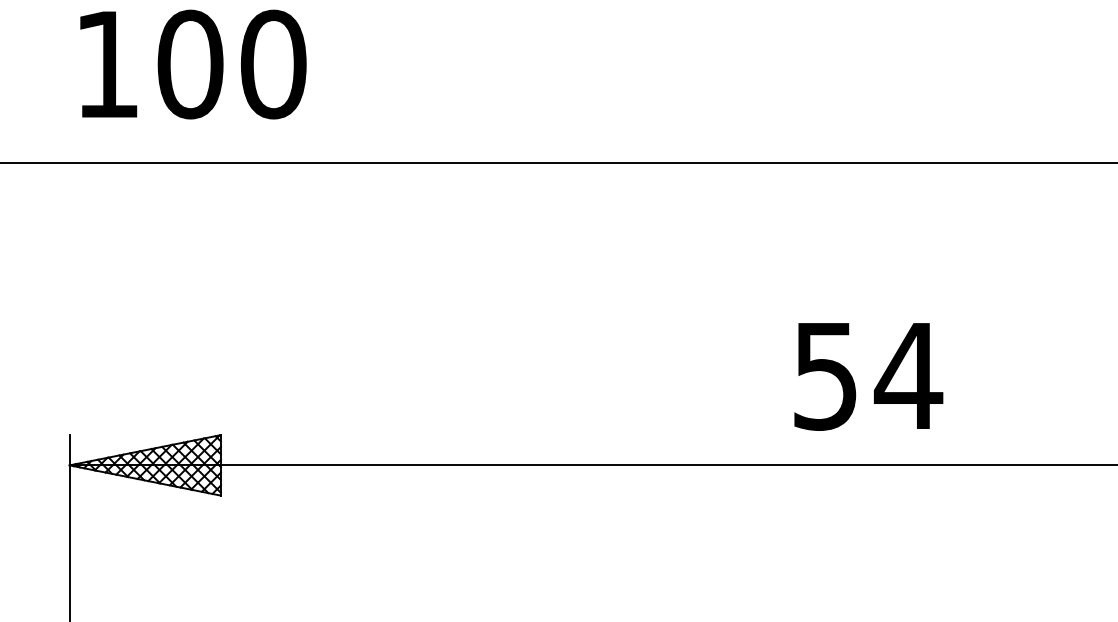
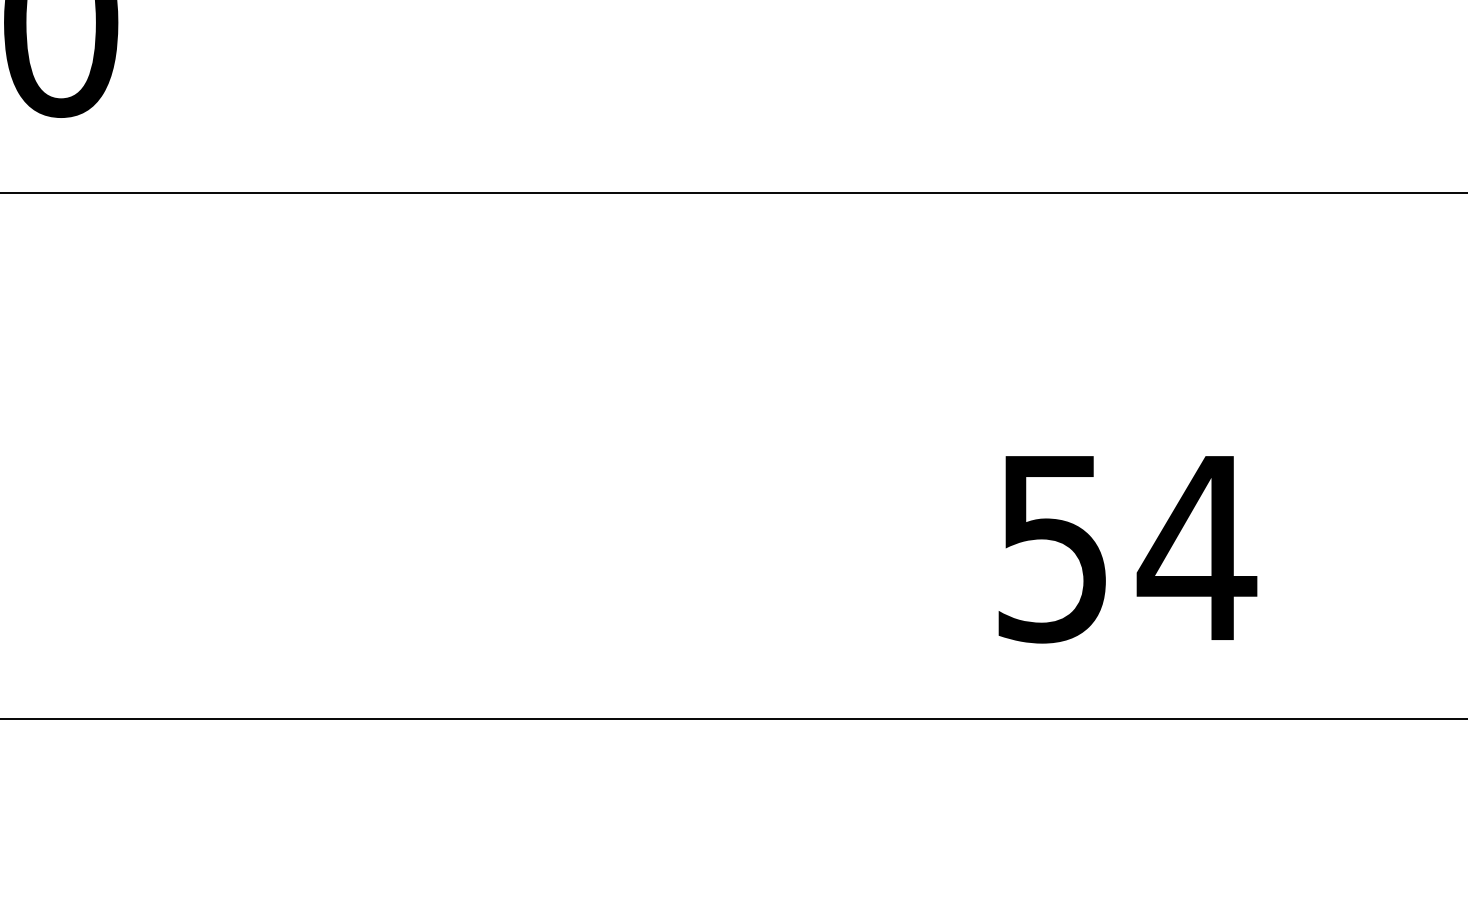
text: (868, 376) -> (1127, 548), moved

